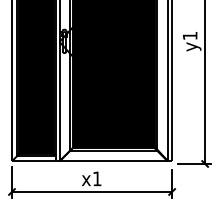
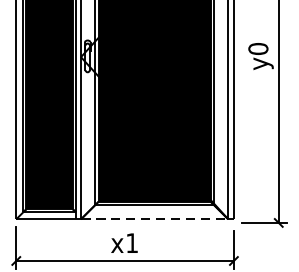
text: (189, 35) -> (257, 48), y1 -> y0
line: (114, 161) -> (155, 219), solid -> dashed

